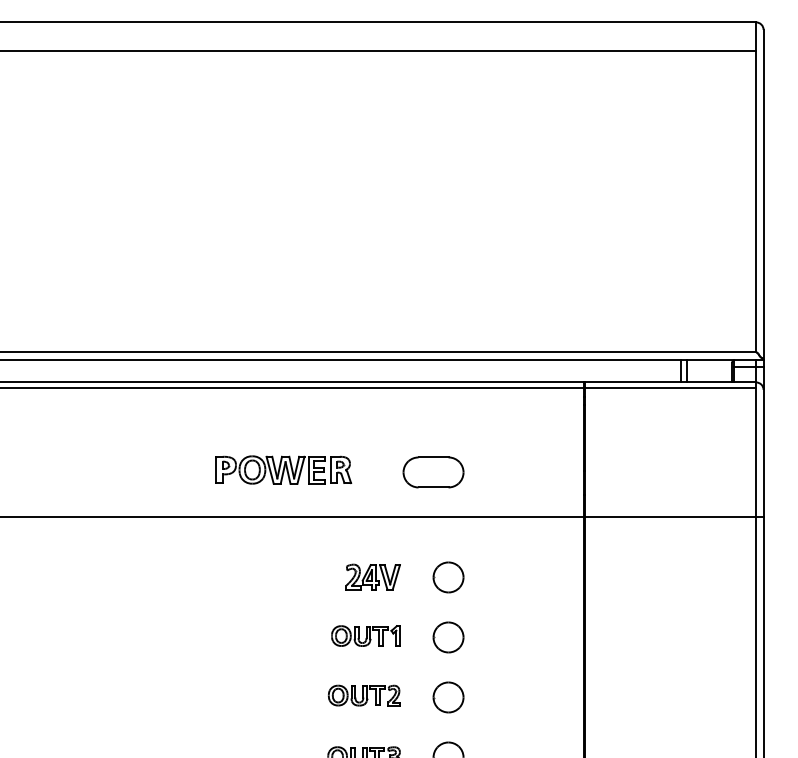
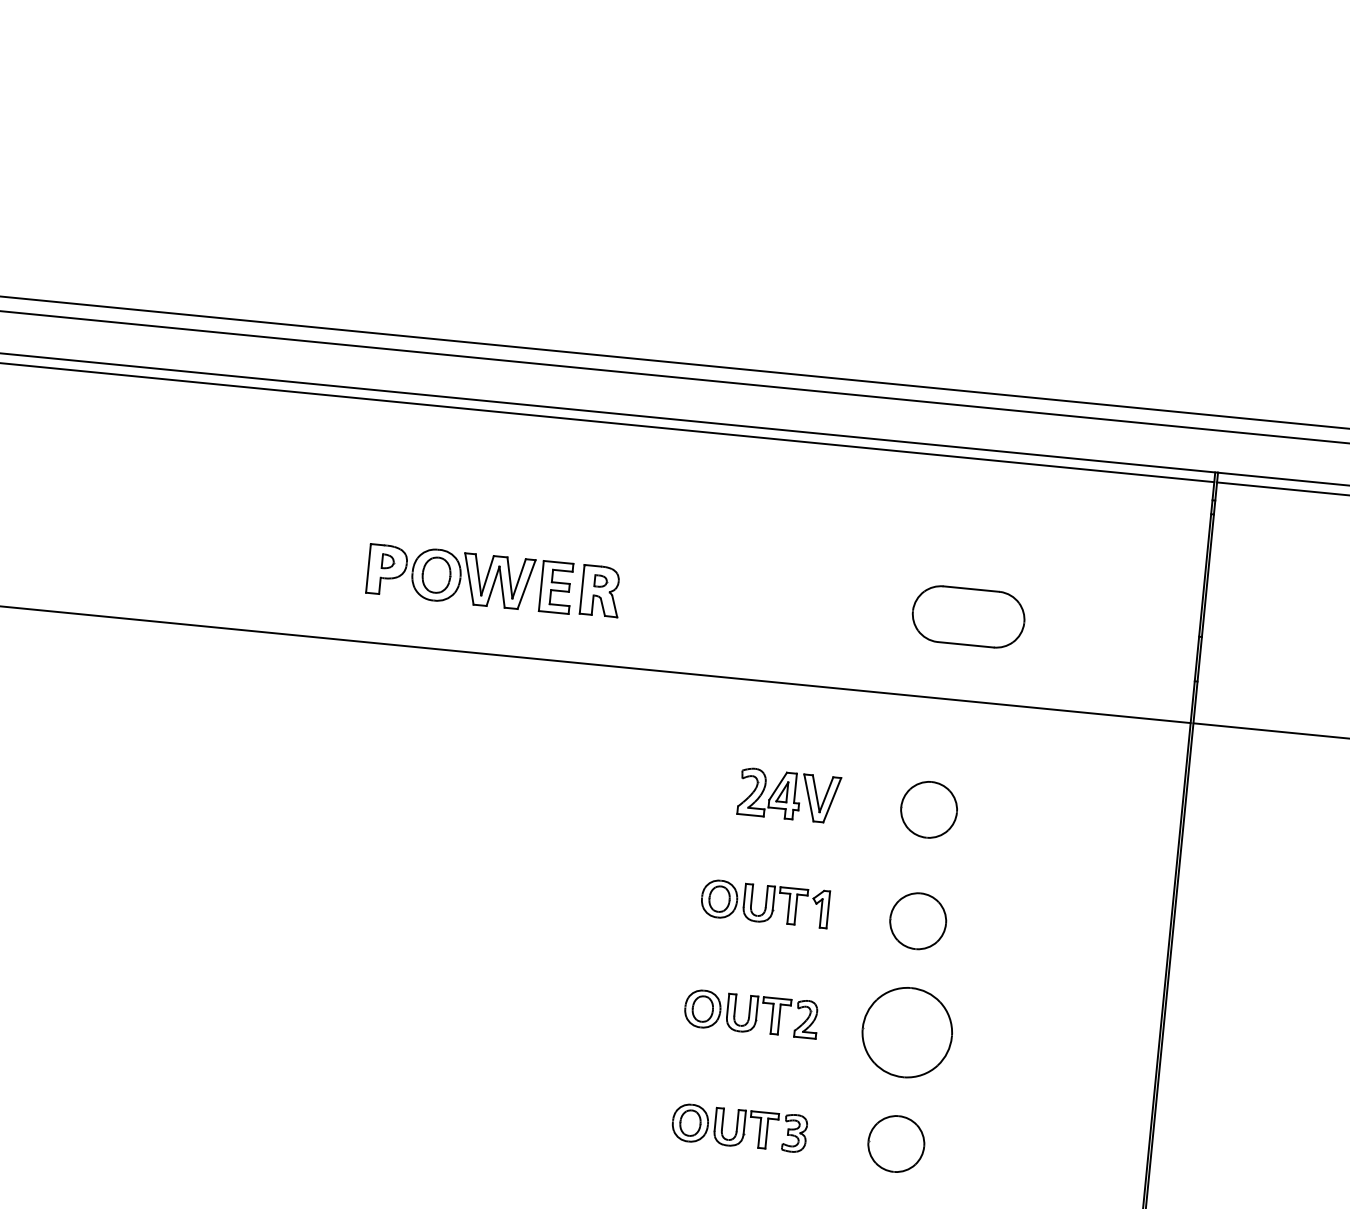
part: (283, 469) -> (494, 579), moved
part: (433, 472) -> (968, 617), moved
part: (448, 697) -> (907, 1032), size x1.6

